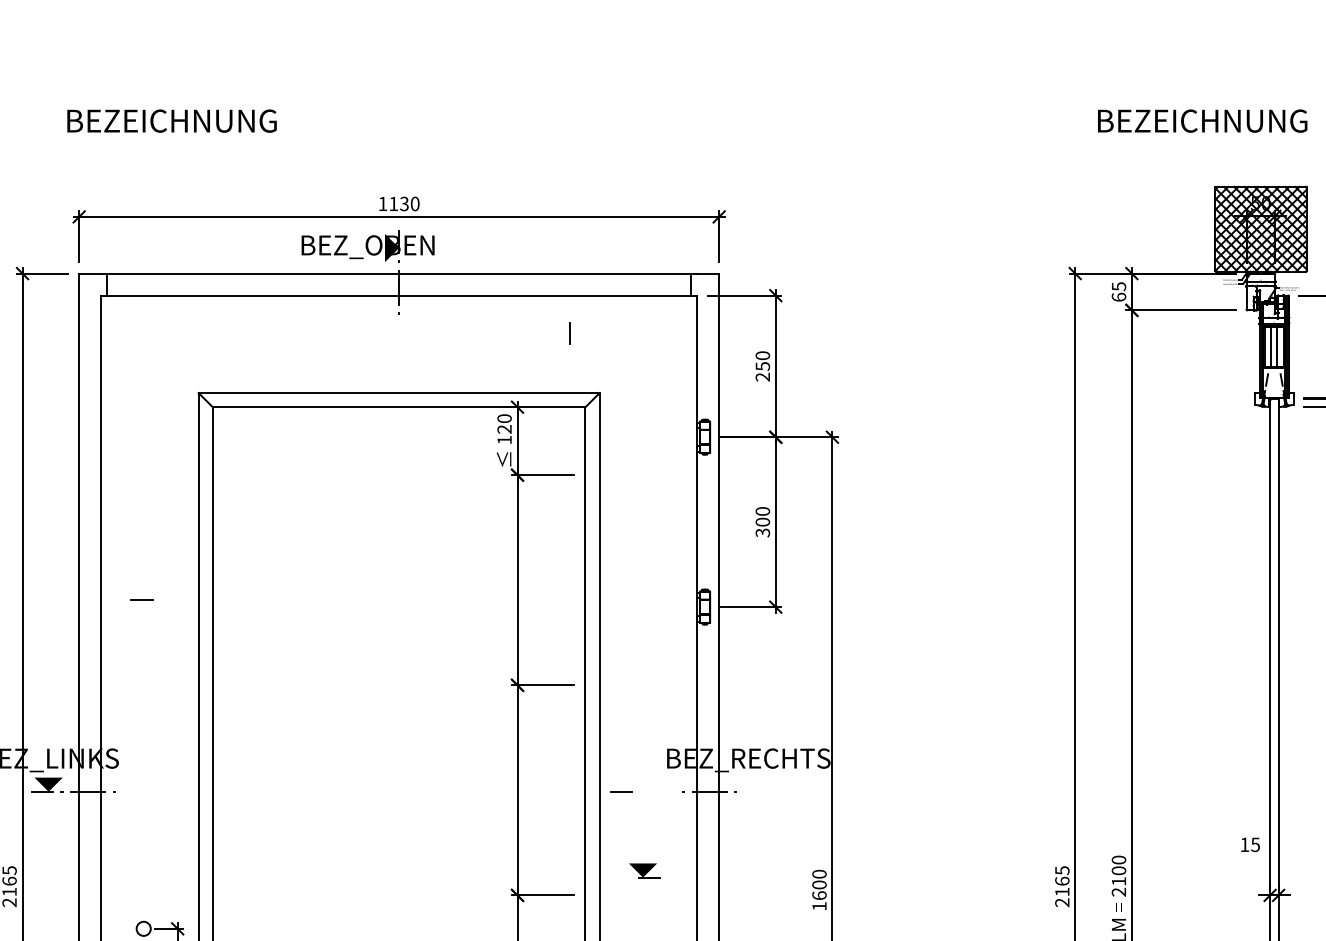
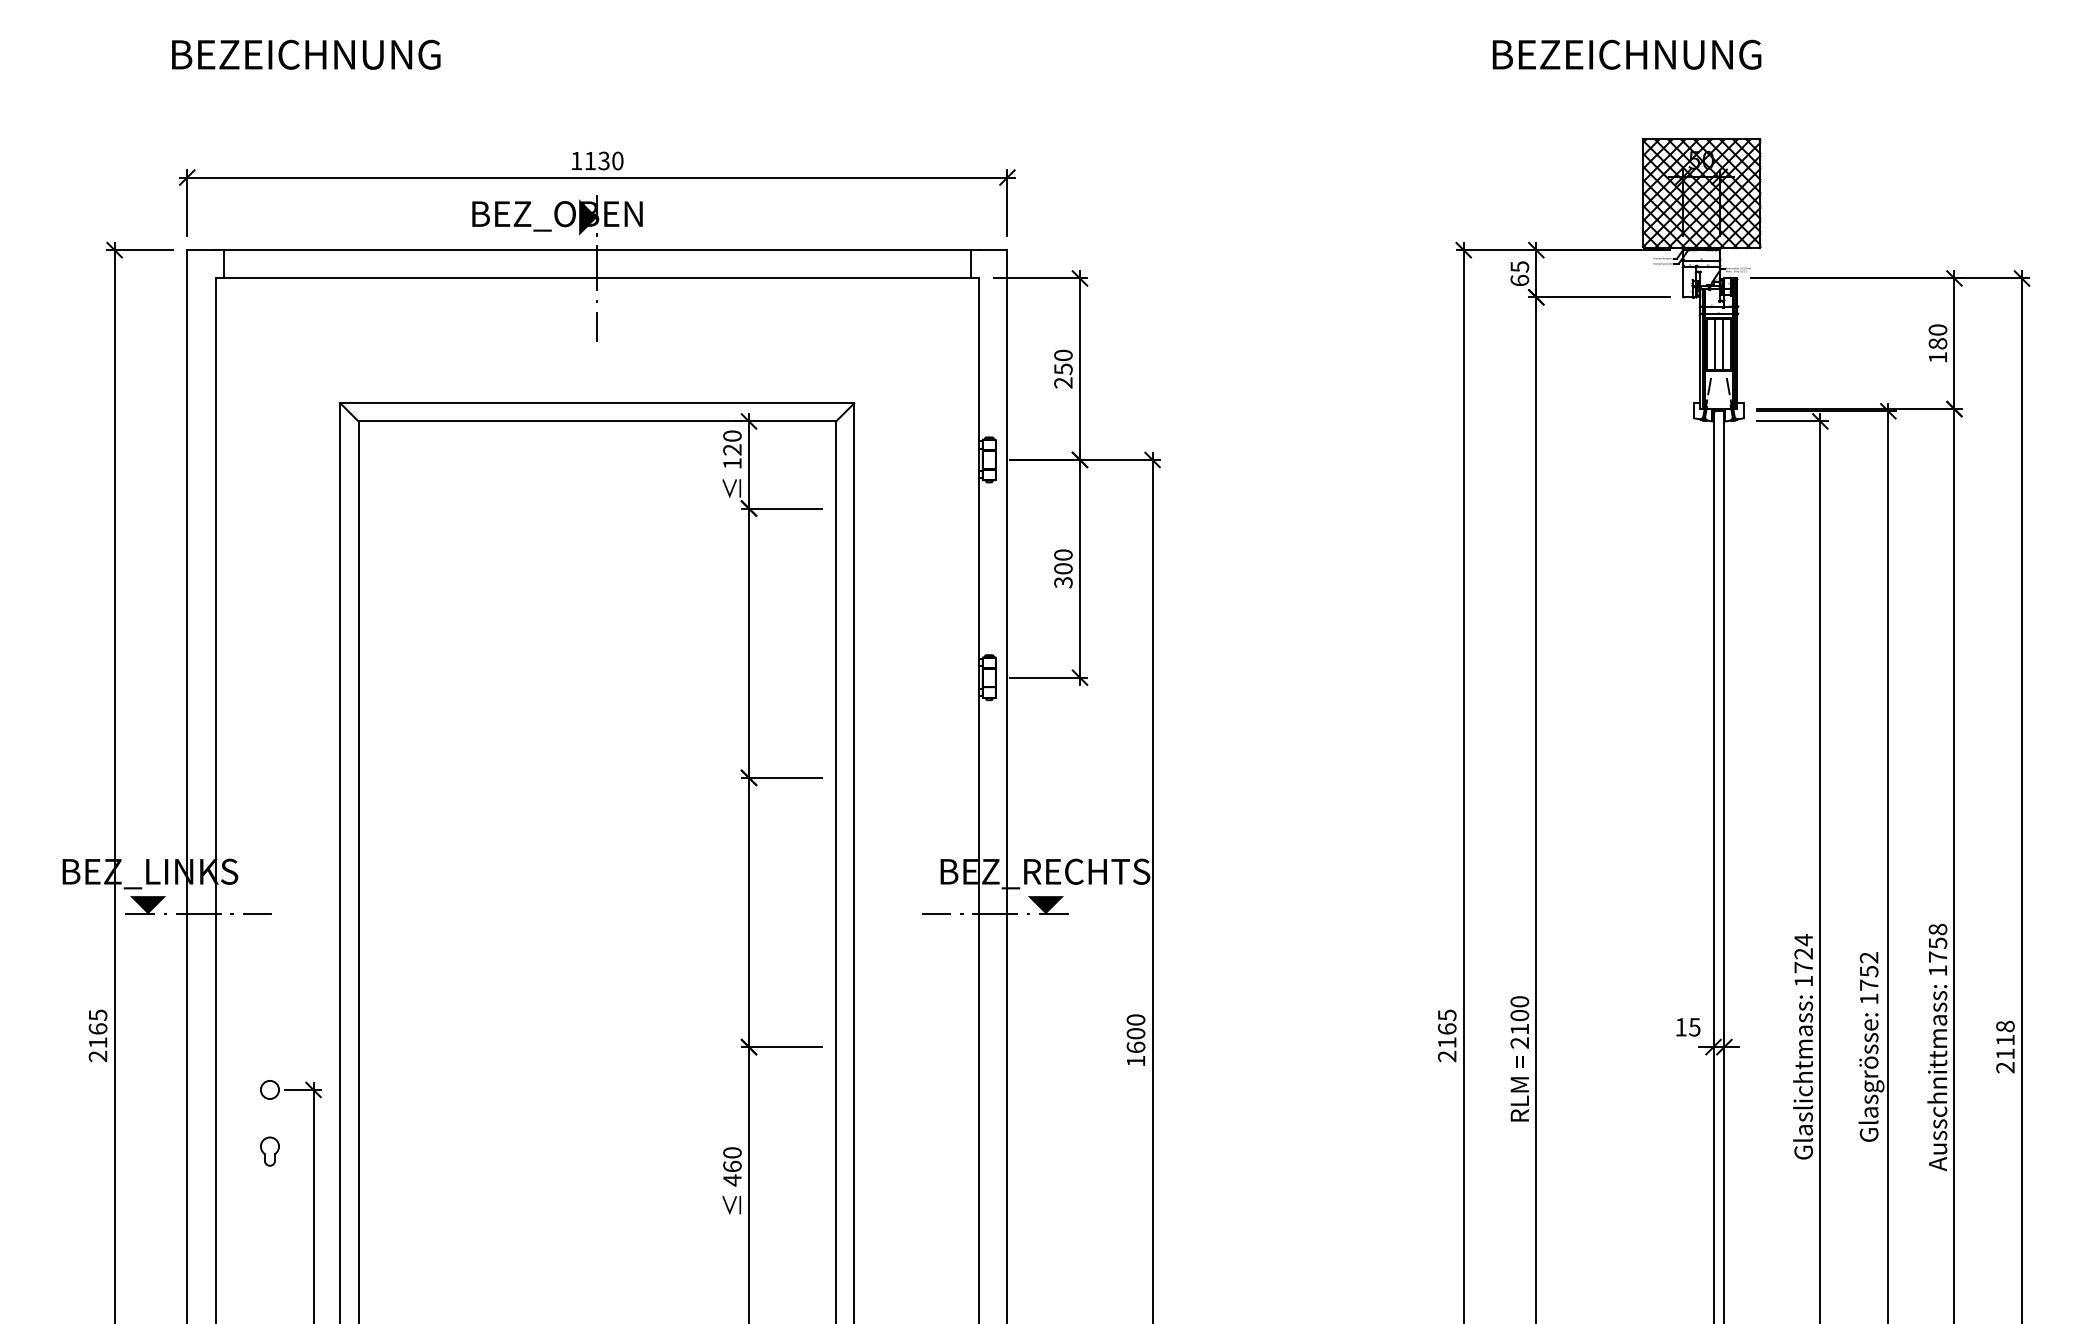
line: (569, 333) -> (596, 326), moved
line: (141, 599) -> (257, 913), moved
line: (621, 791) -> (936, 913), moved
text: (1250, 844) -> (1688, 1027), moved
part: (645, 870) -> (1048, 905), moved

